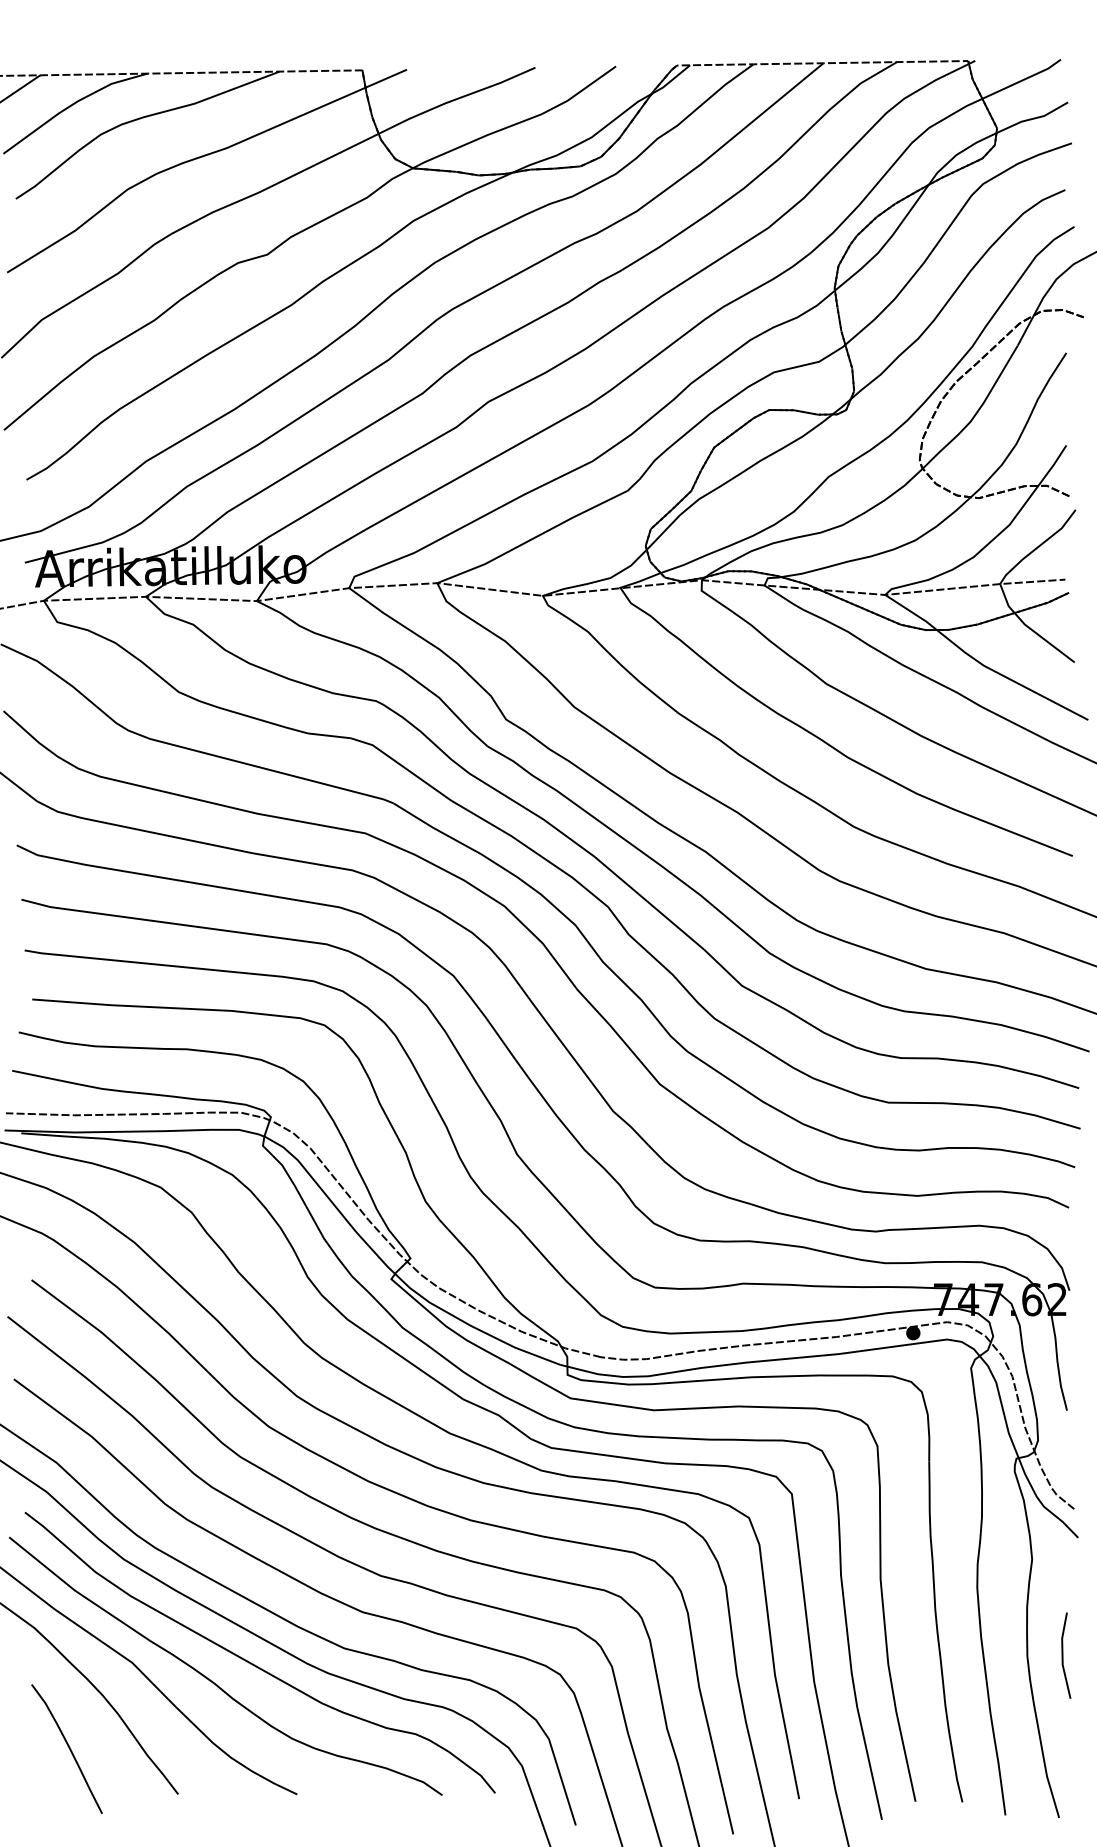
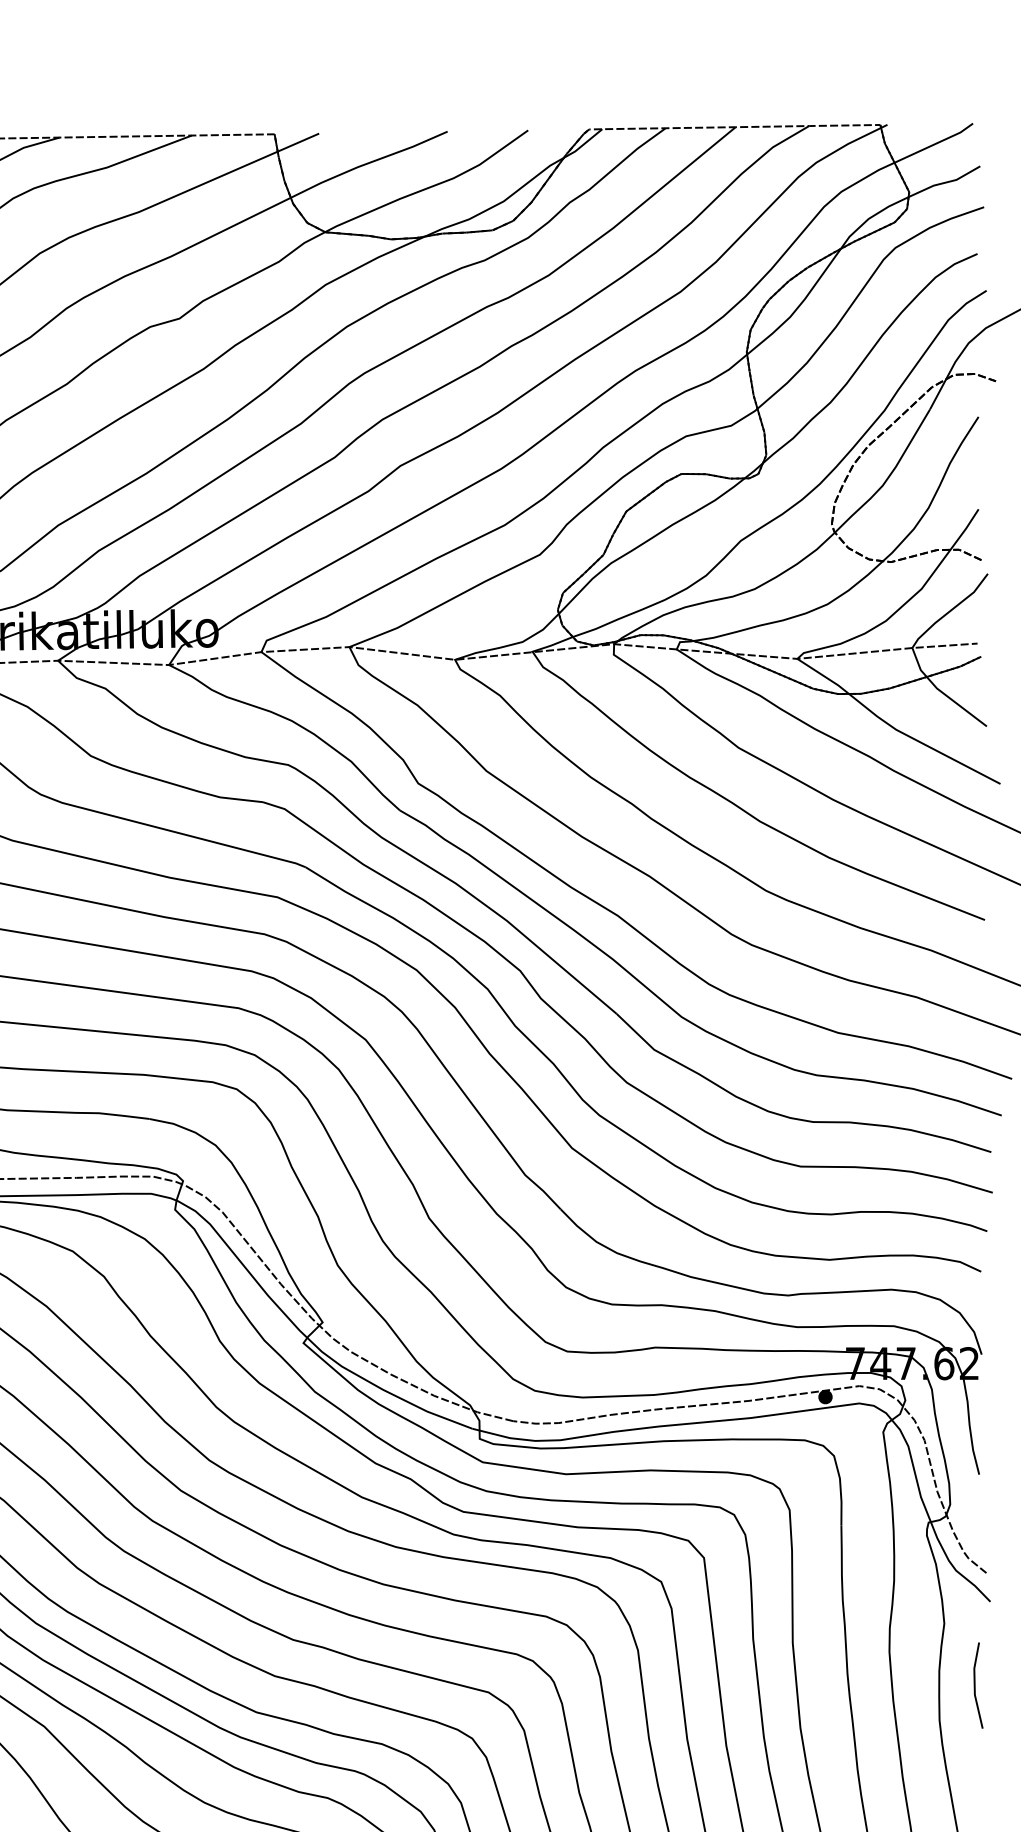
line: (1063, 1655) -> (975, 1685), moved

